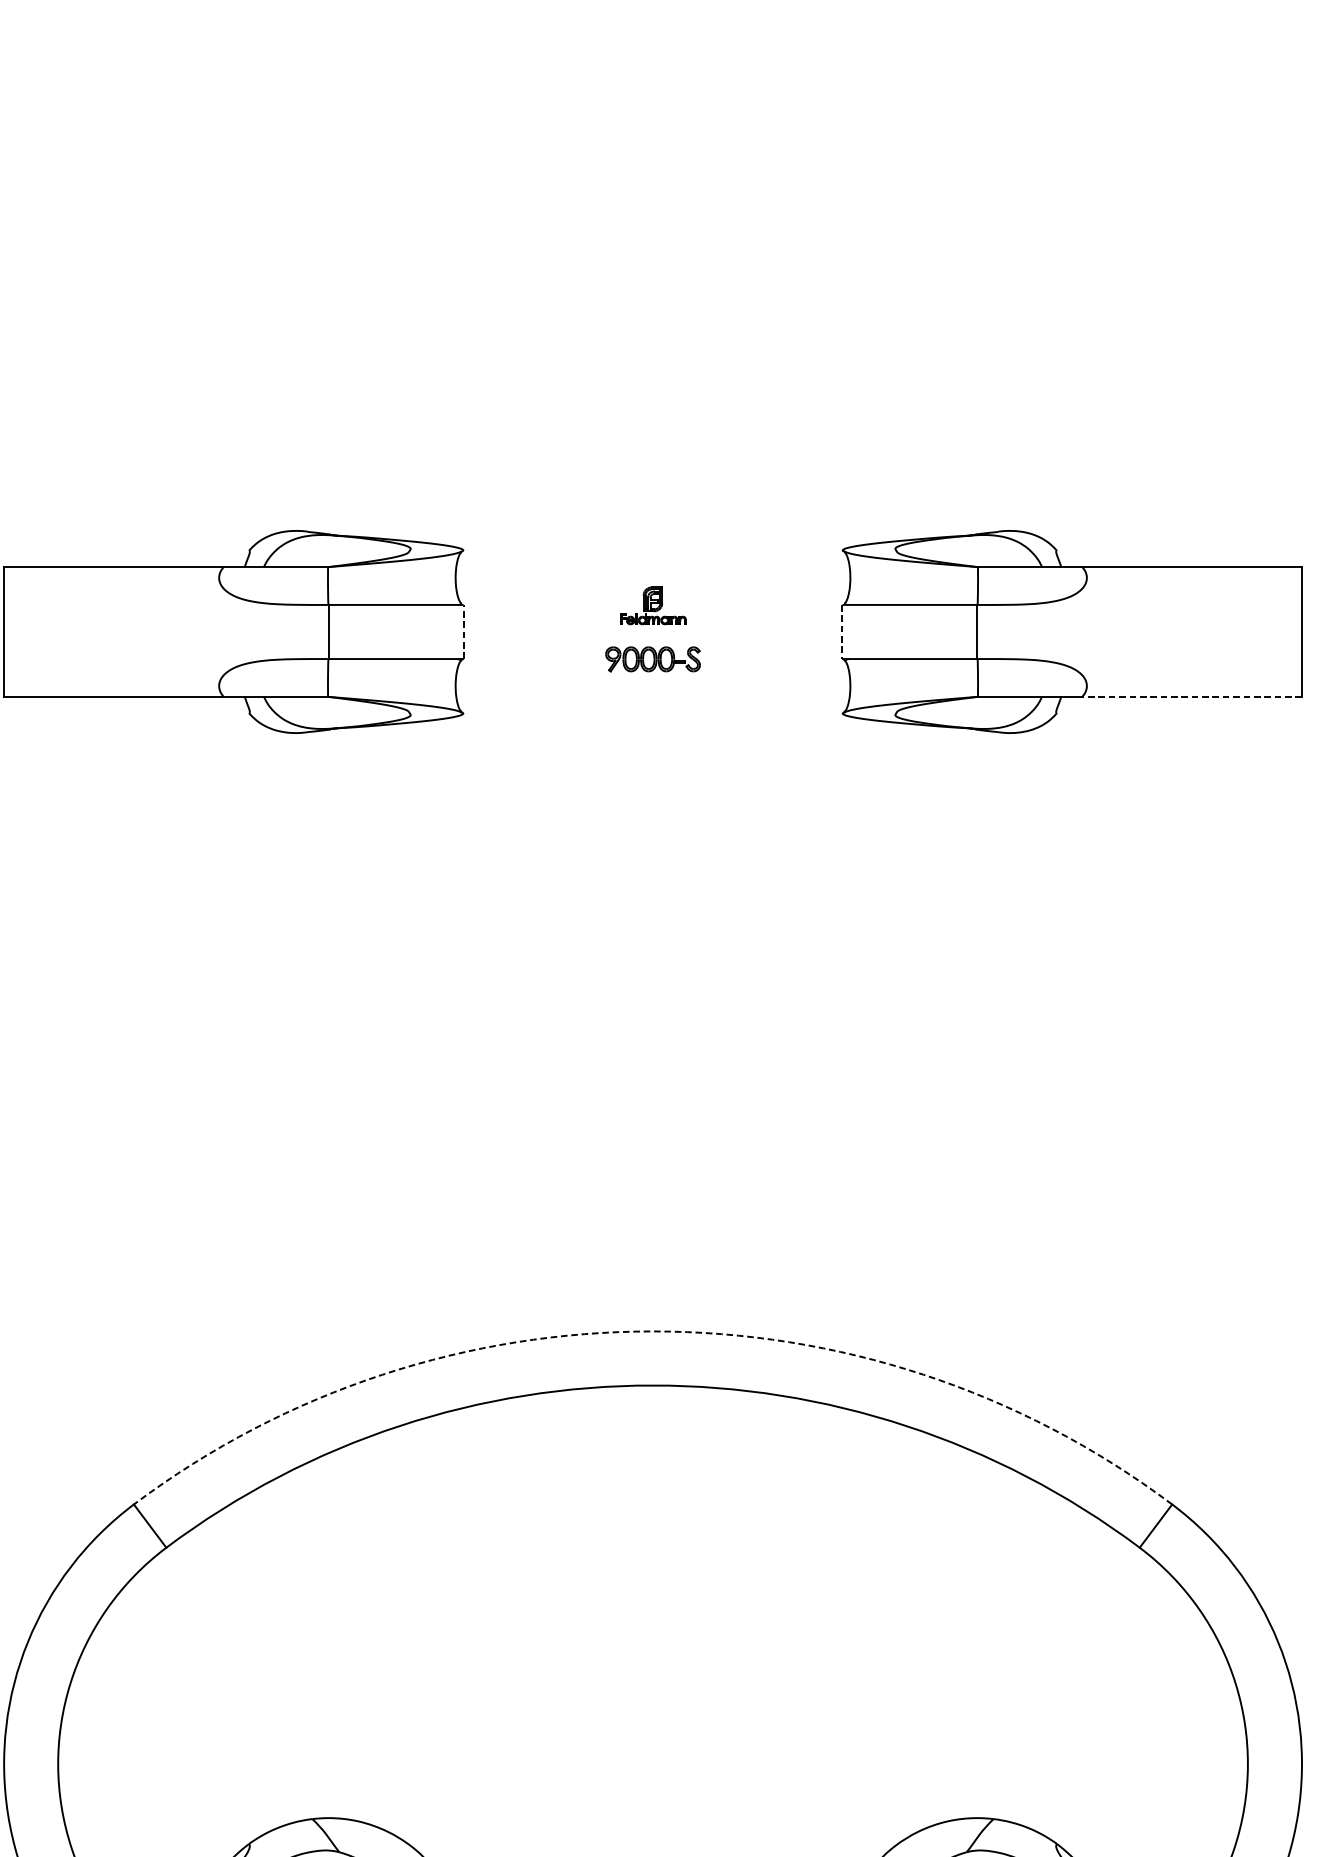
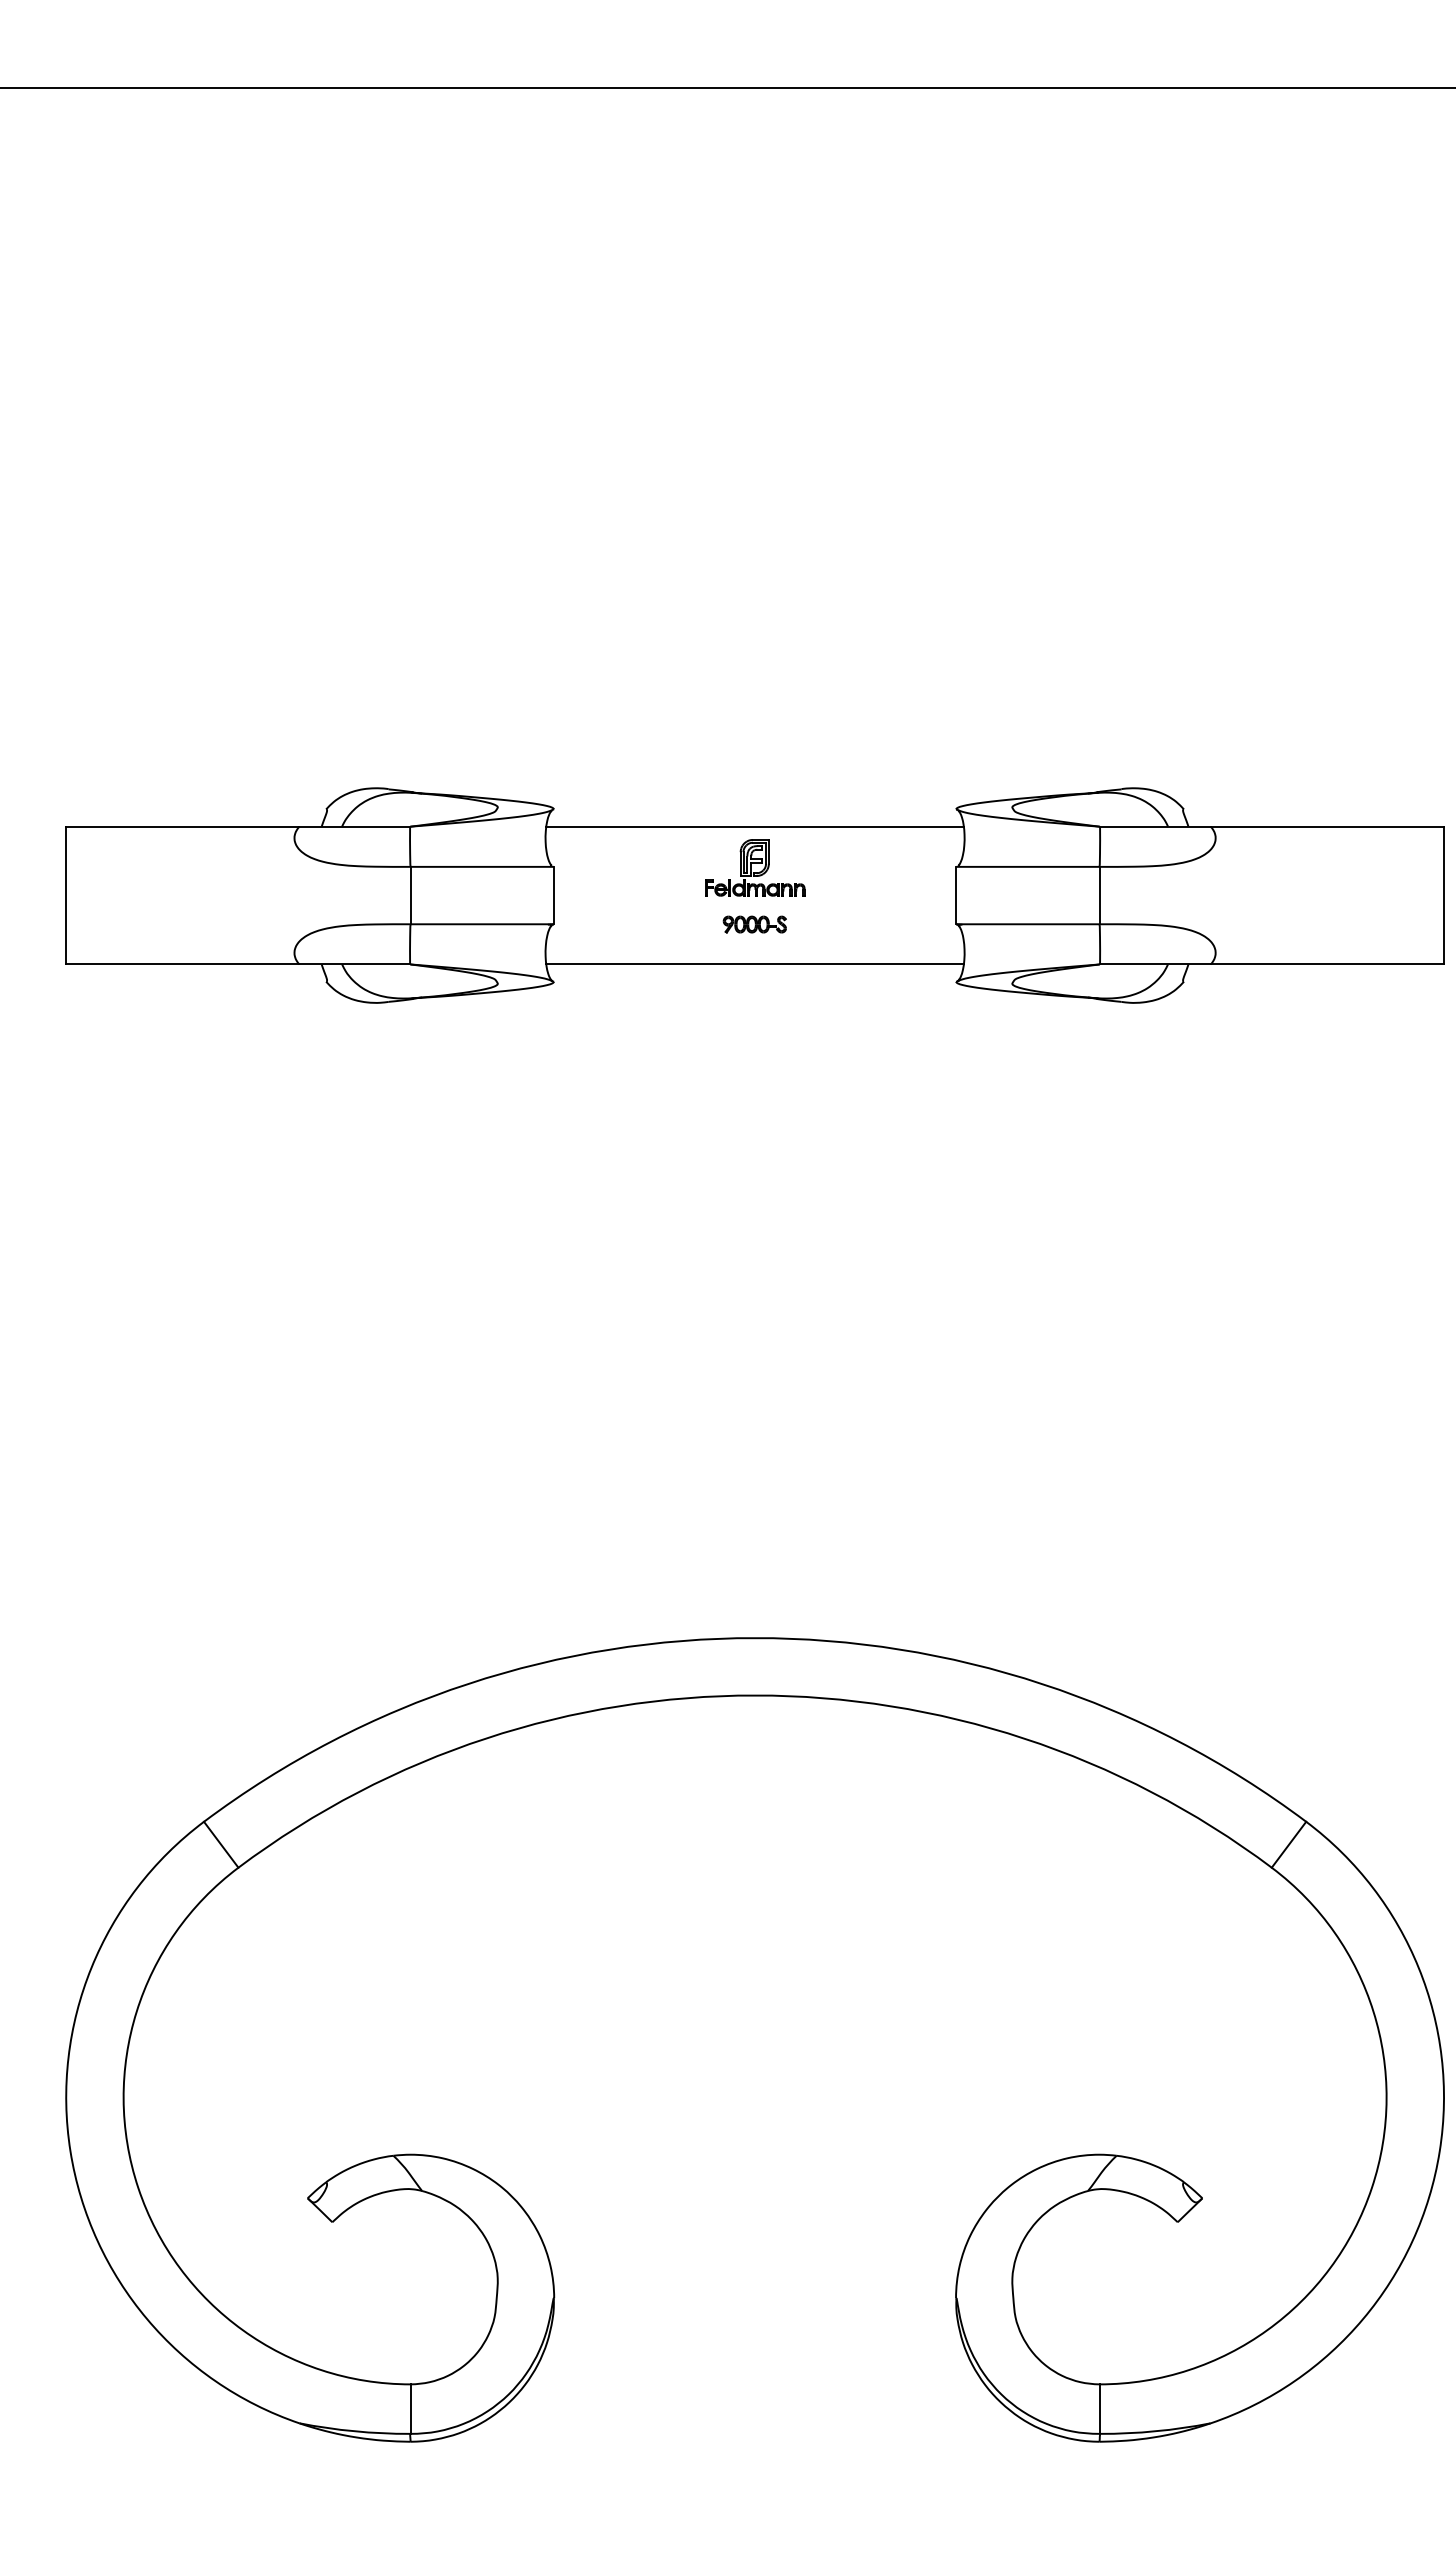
line: (652, 566) -> (754, 826), added
part: (653, 605) -> (755, 867), size x1.43
line: (464, 631) -> (554, 895), dashed -> solid
line: (842, 631) -> (956, 895), dashed -> solid
part: (652, 659) -> (754, 924), size x0.62
line: (652, 696) -> (754, 964), added
line: (1192, 696) -> (1327, 964), dashed -> solid
arc: (653, 1331) -> (755, 1638), dashed -> solid

